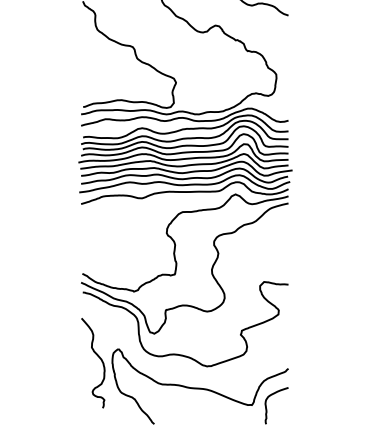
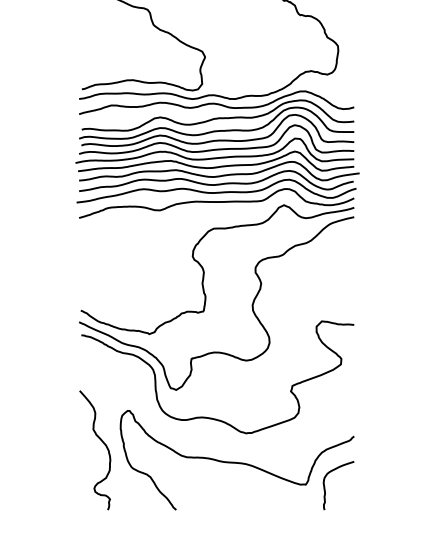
curve: (100, 360) -> (104, 446), moved

